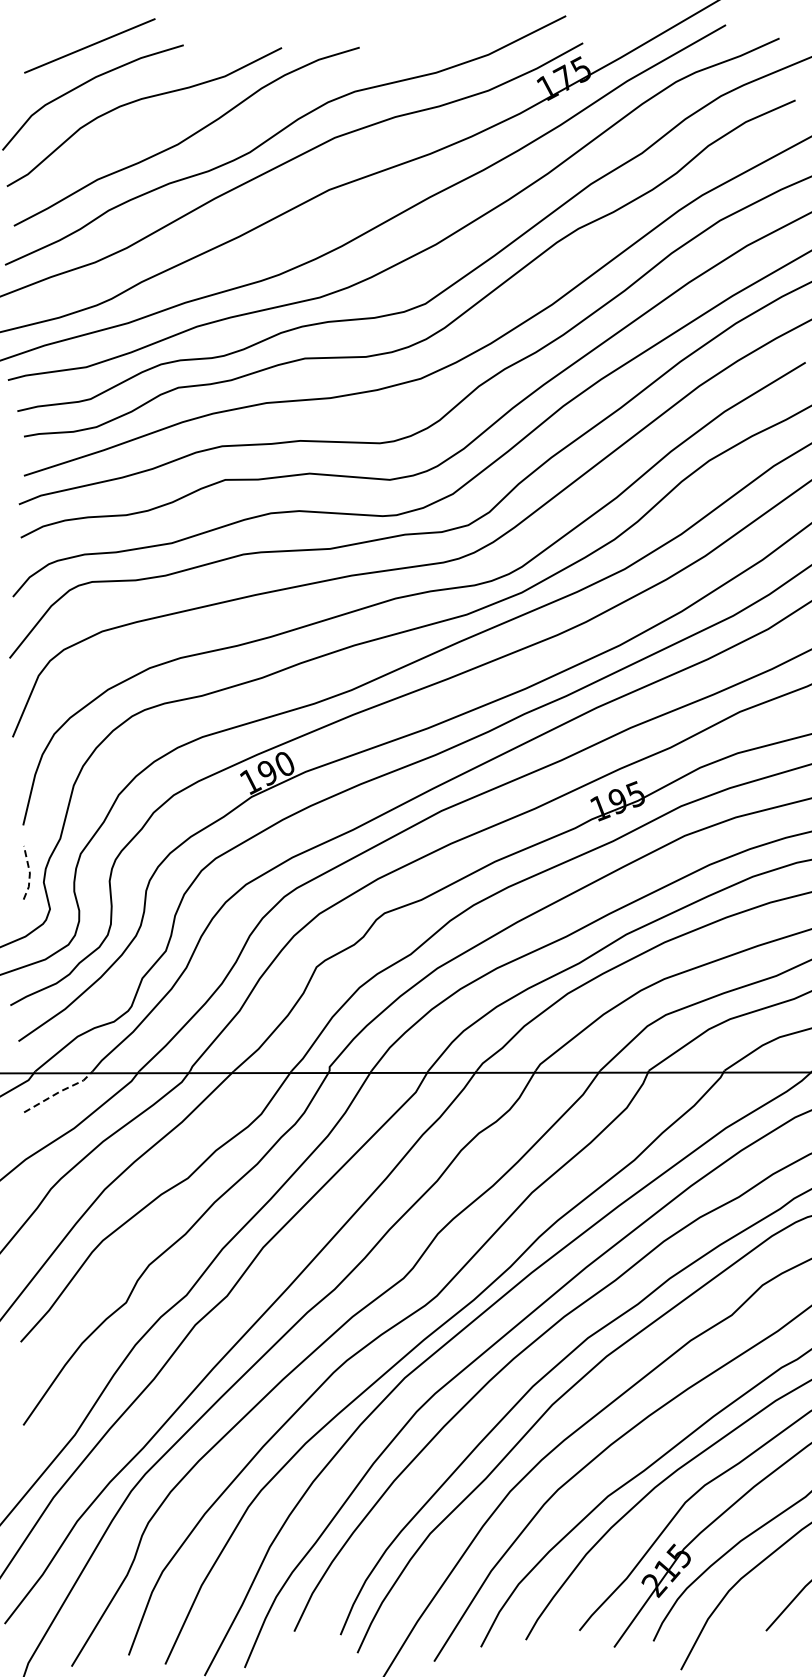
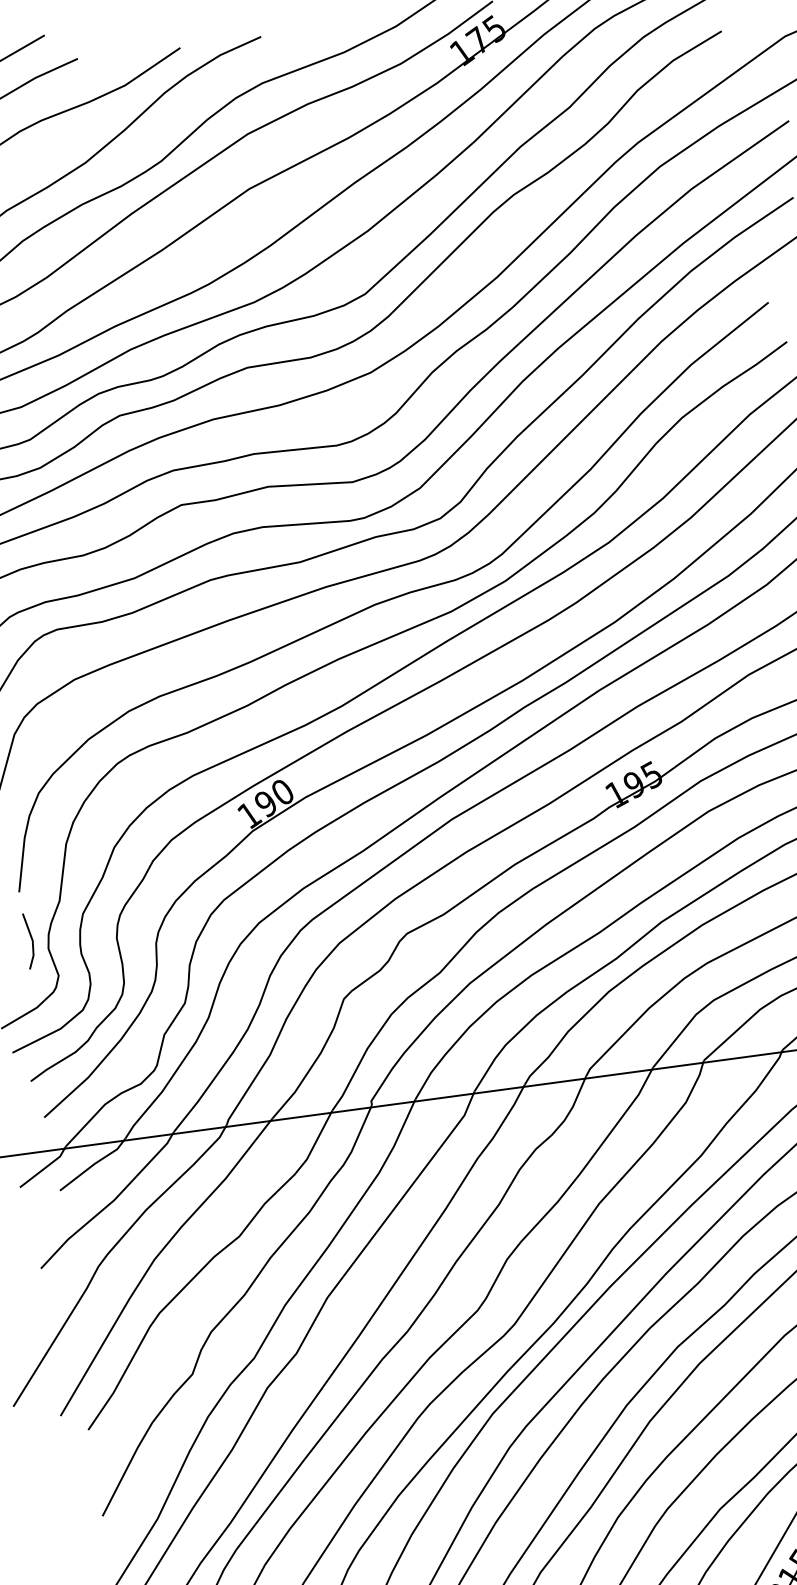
line: (29, 872) -> (32, 940), dashed -> solid
line: (59, 1091) -> (93, 1164), dashed -> solid

